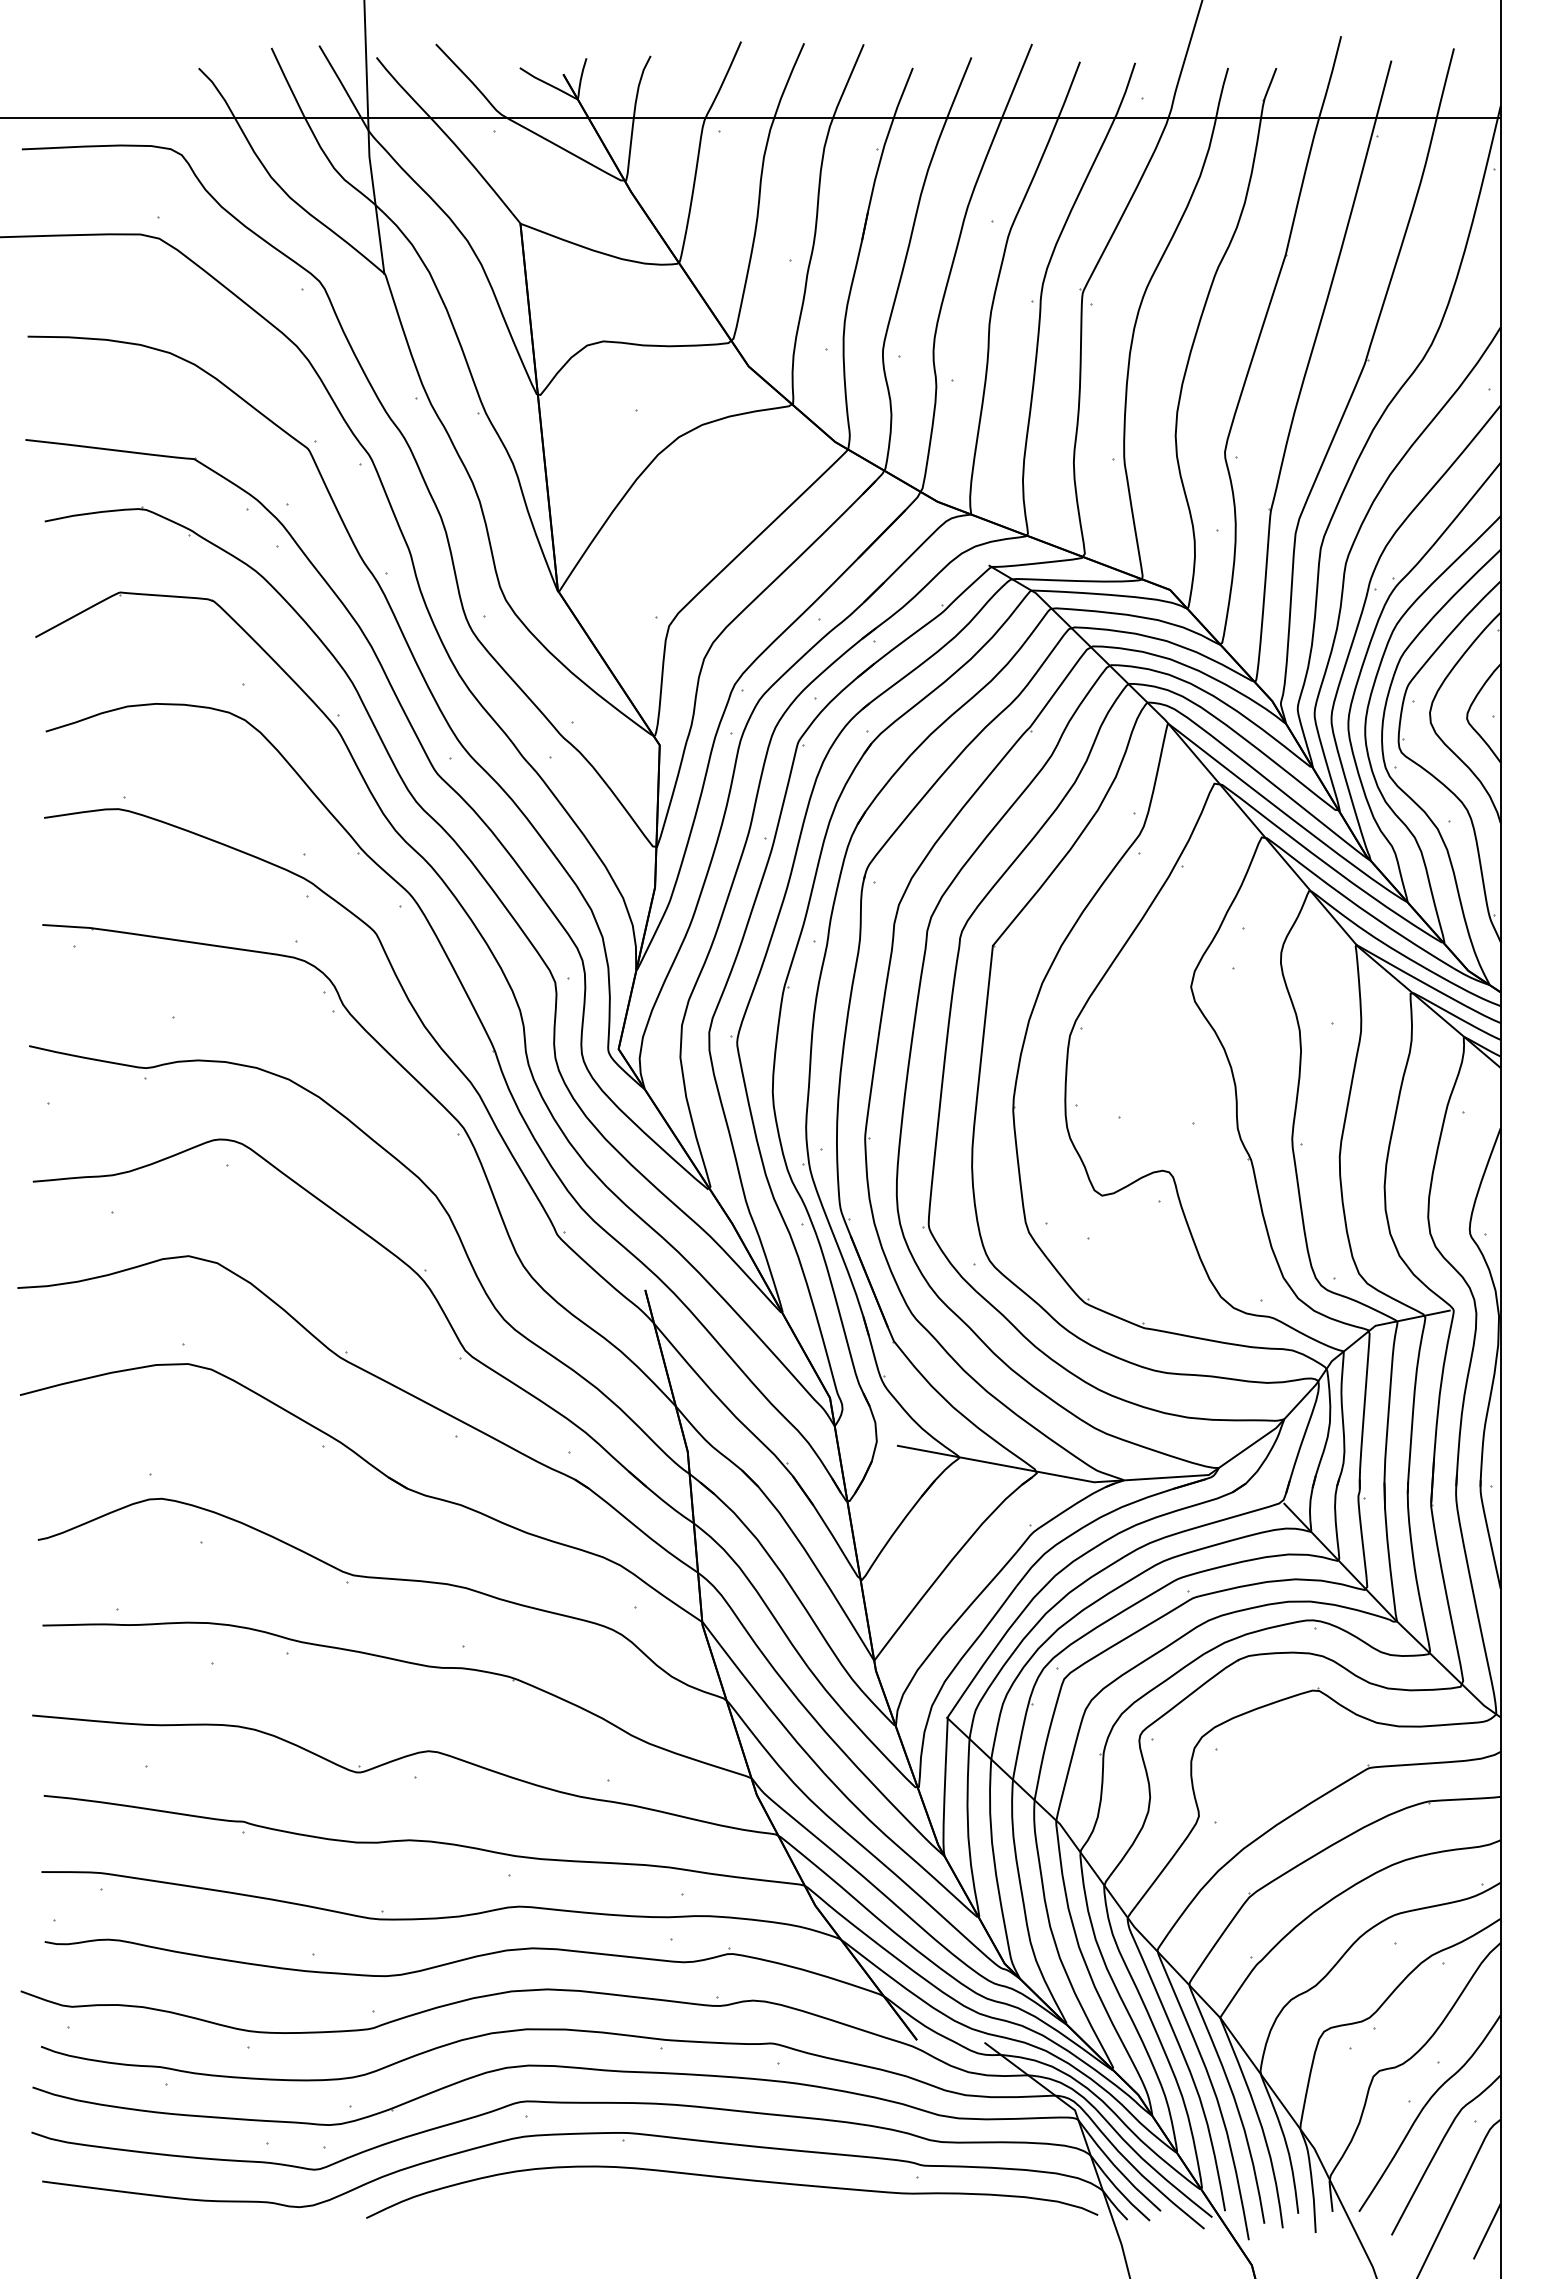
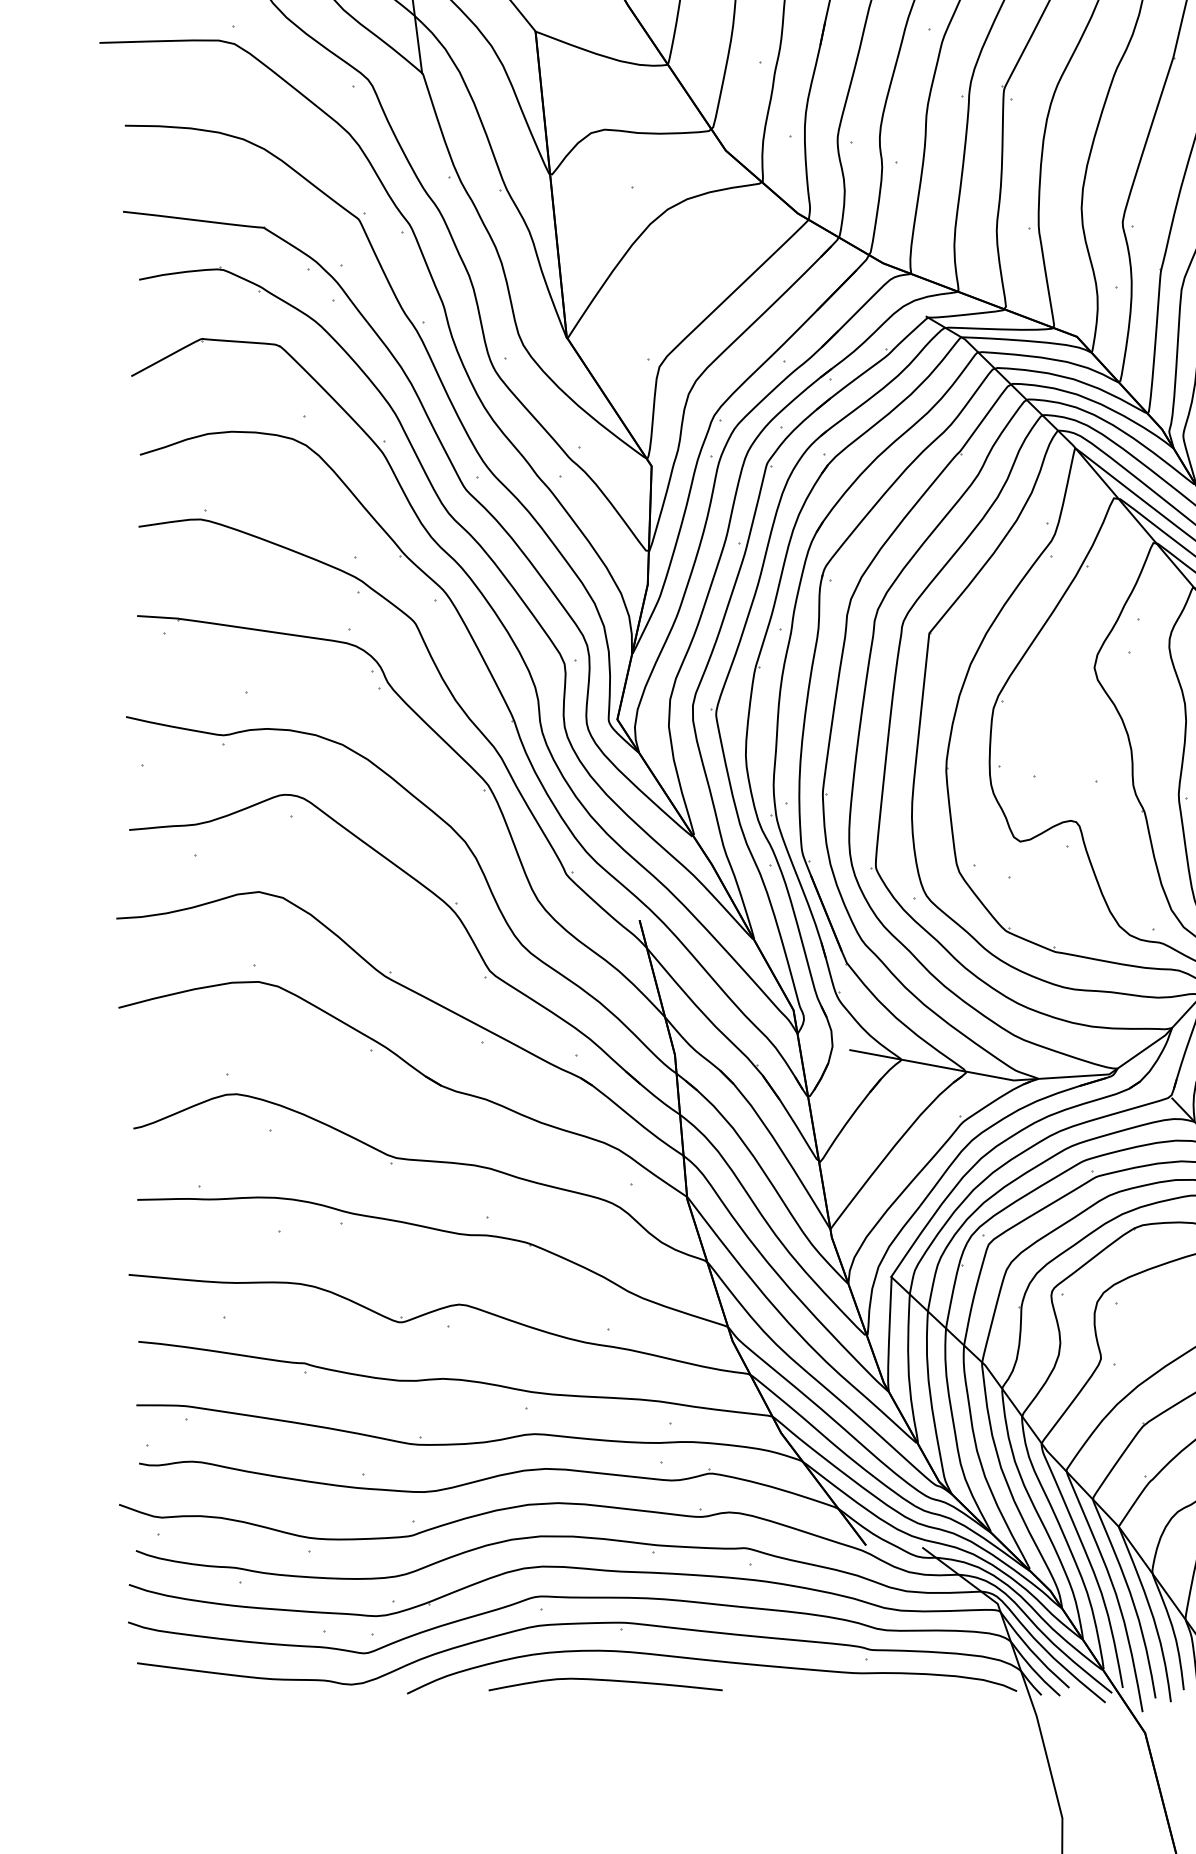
curve: (604, 2202) -> (605, 1680), added

